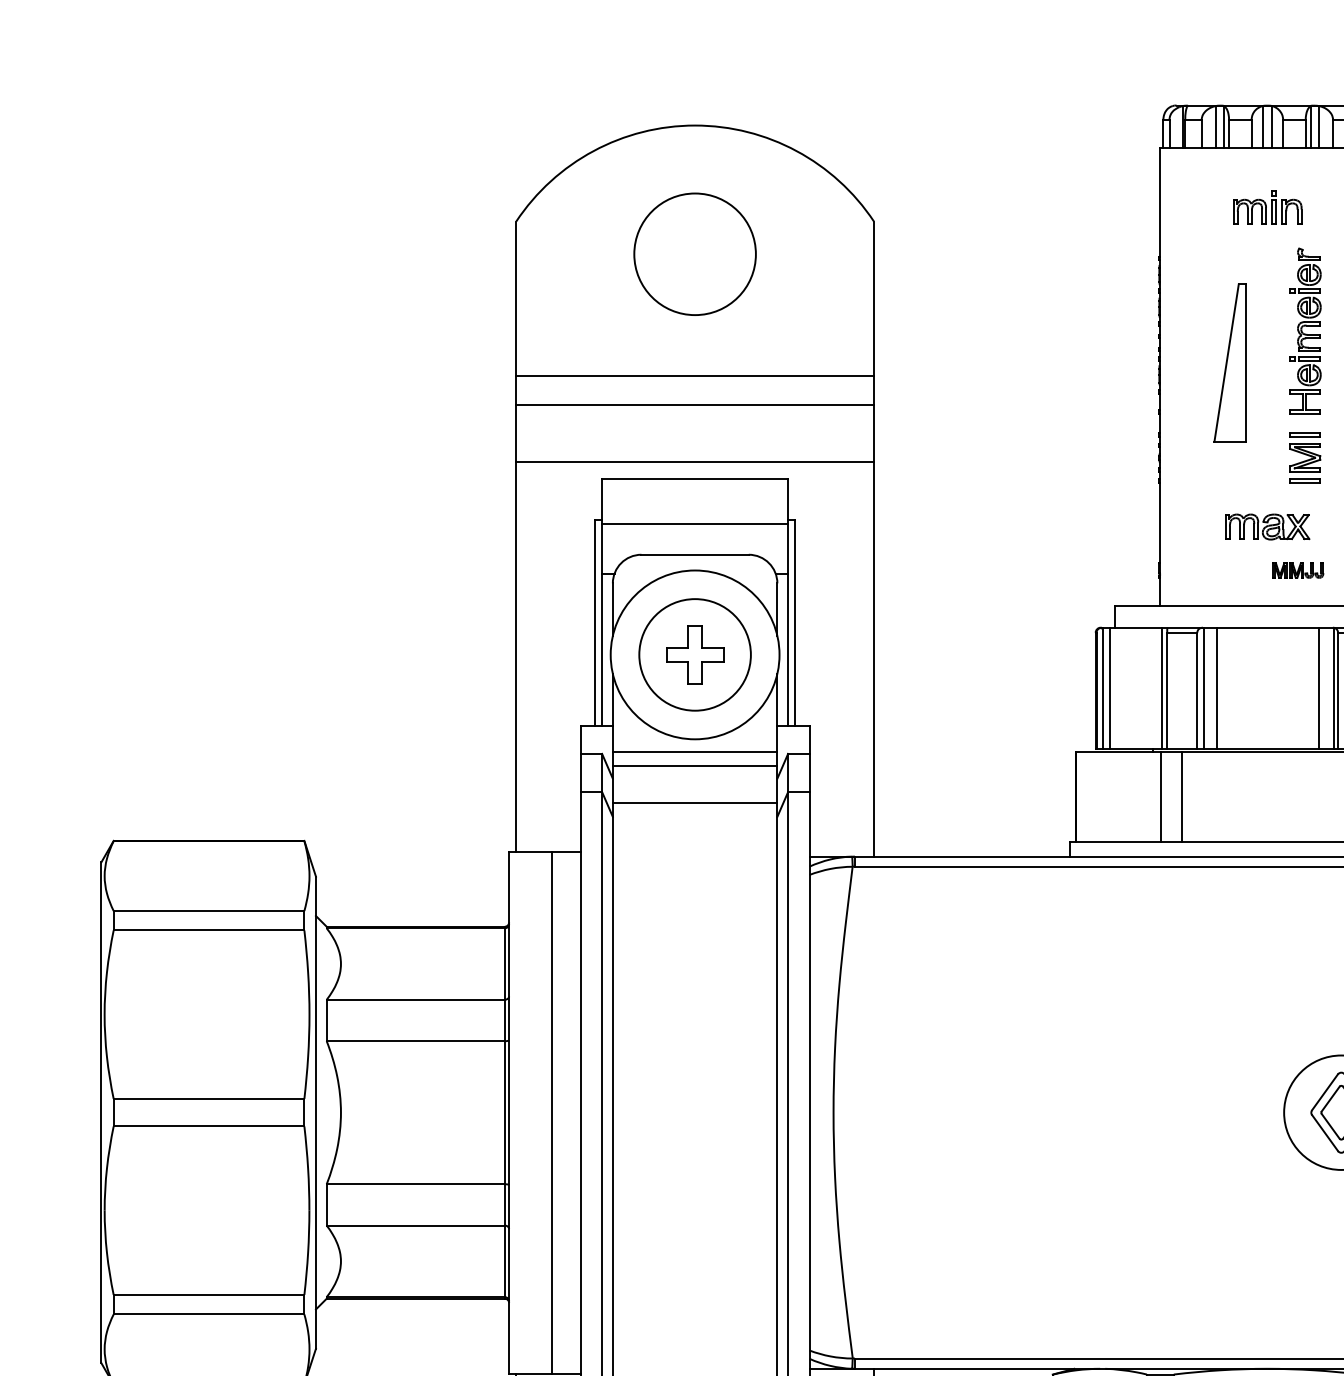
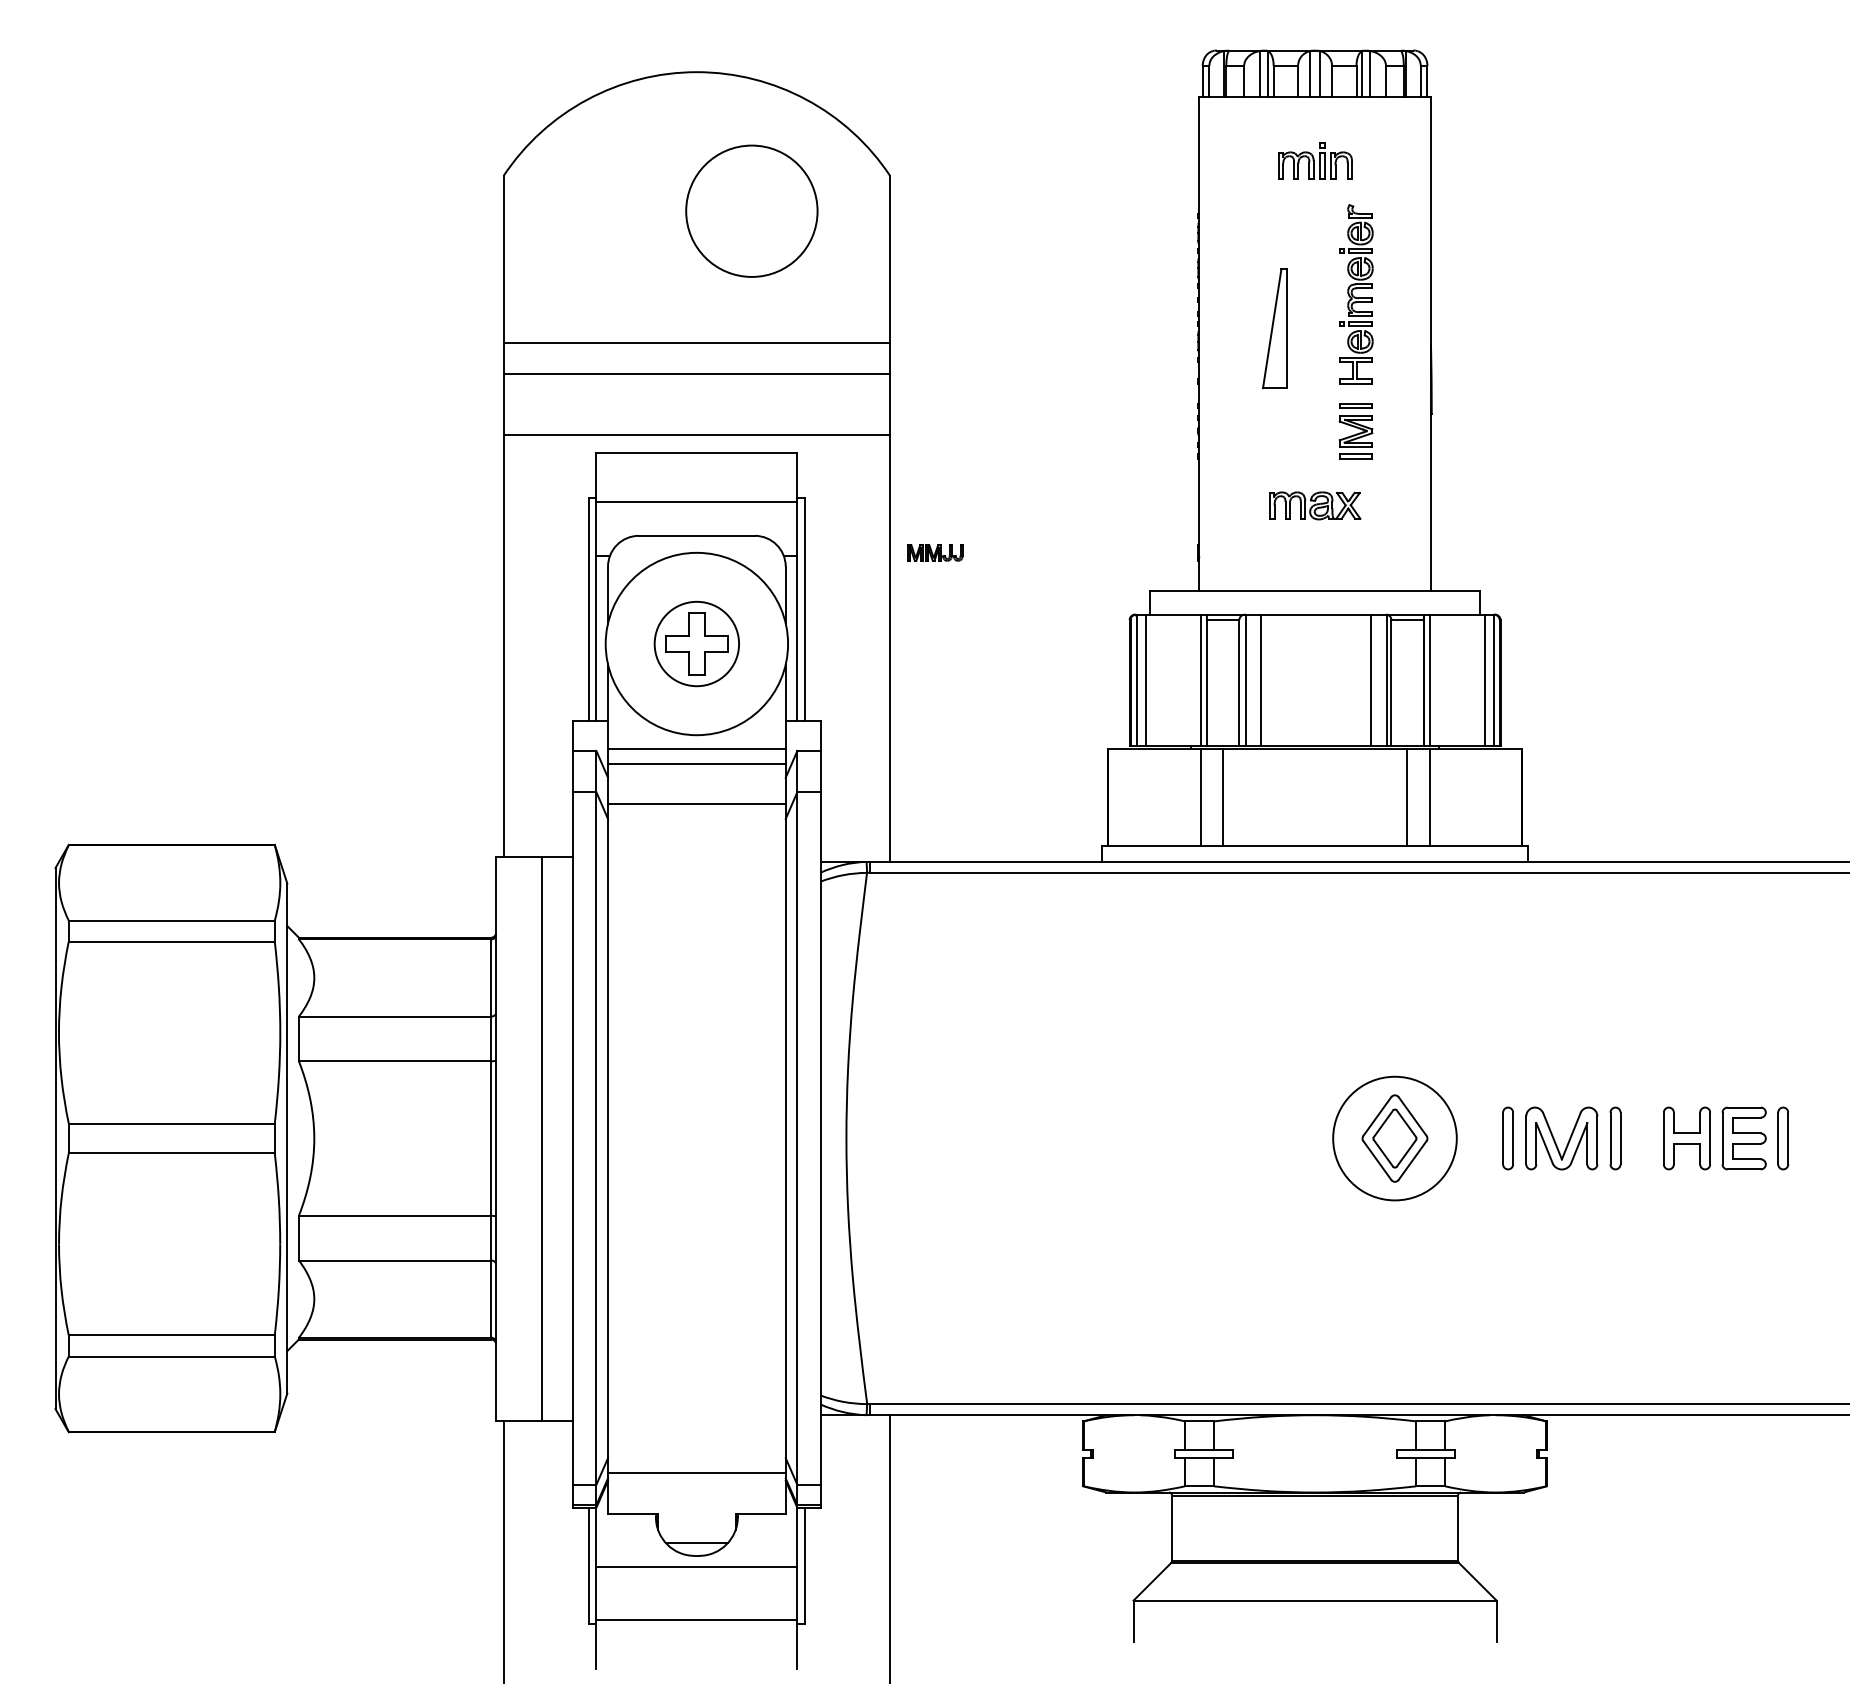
circle: (694, 253) -> (751, 210), moved
part: (1229, 362) -> (1274, 328), size x0.7
part: (1298, 570) -> (935, 552), moved
circle: (694, 654) -> (696, 643), size x0.7

